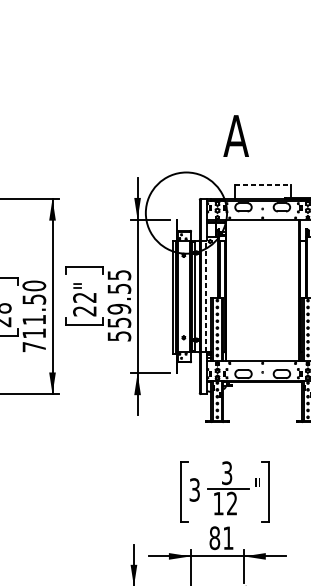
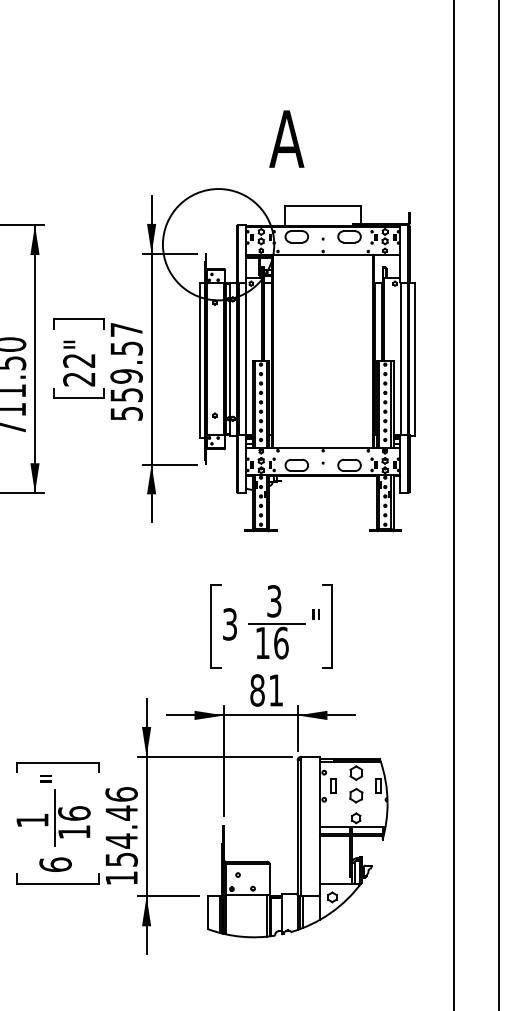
line: (262, 185) -> (323, 206), dashed -> solid
text: (119, 274) -> (126, 329), 559.55 -> 559.57
line: (206, 296) -> (246, 358), dashed -> solid
text: (232, 503) -> (281, 642), 12 -> 16

